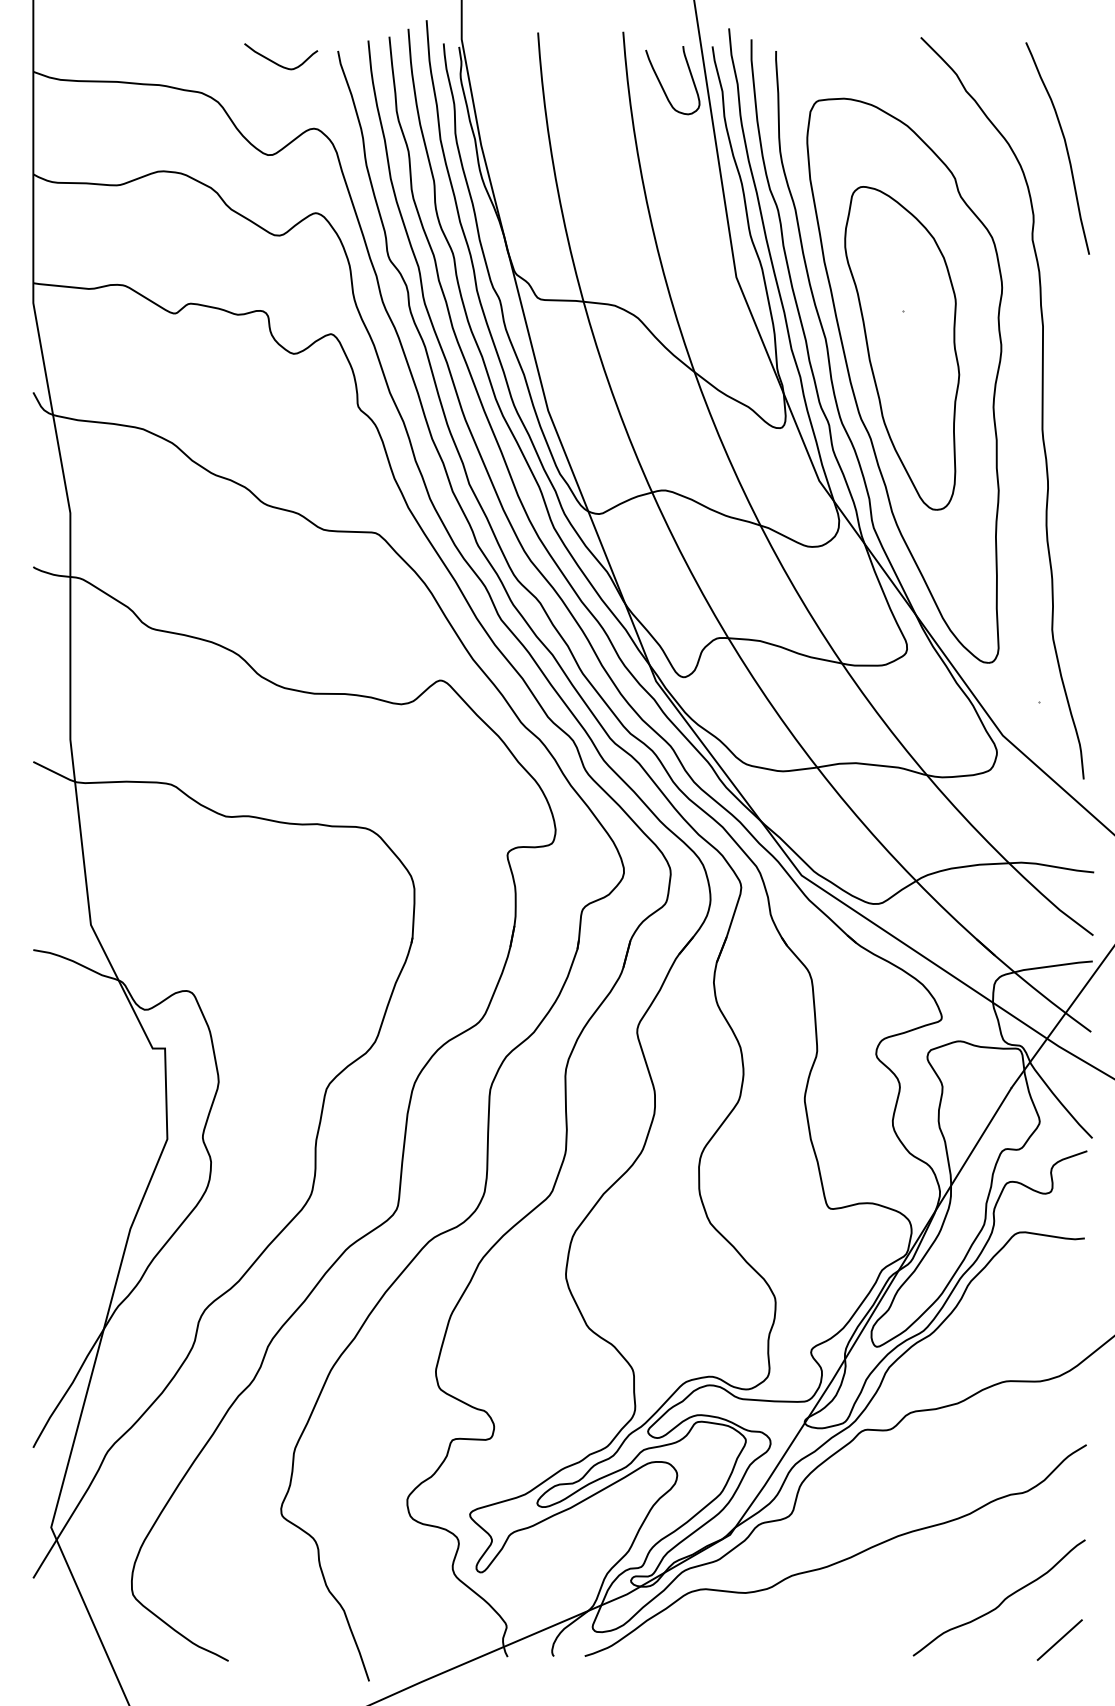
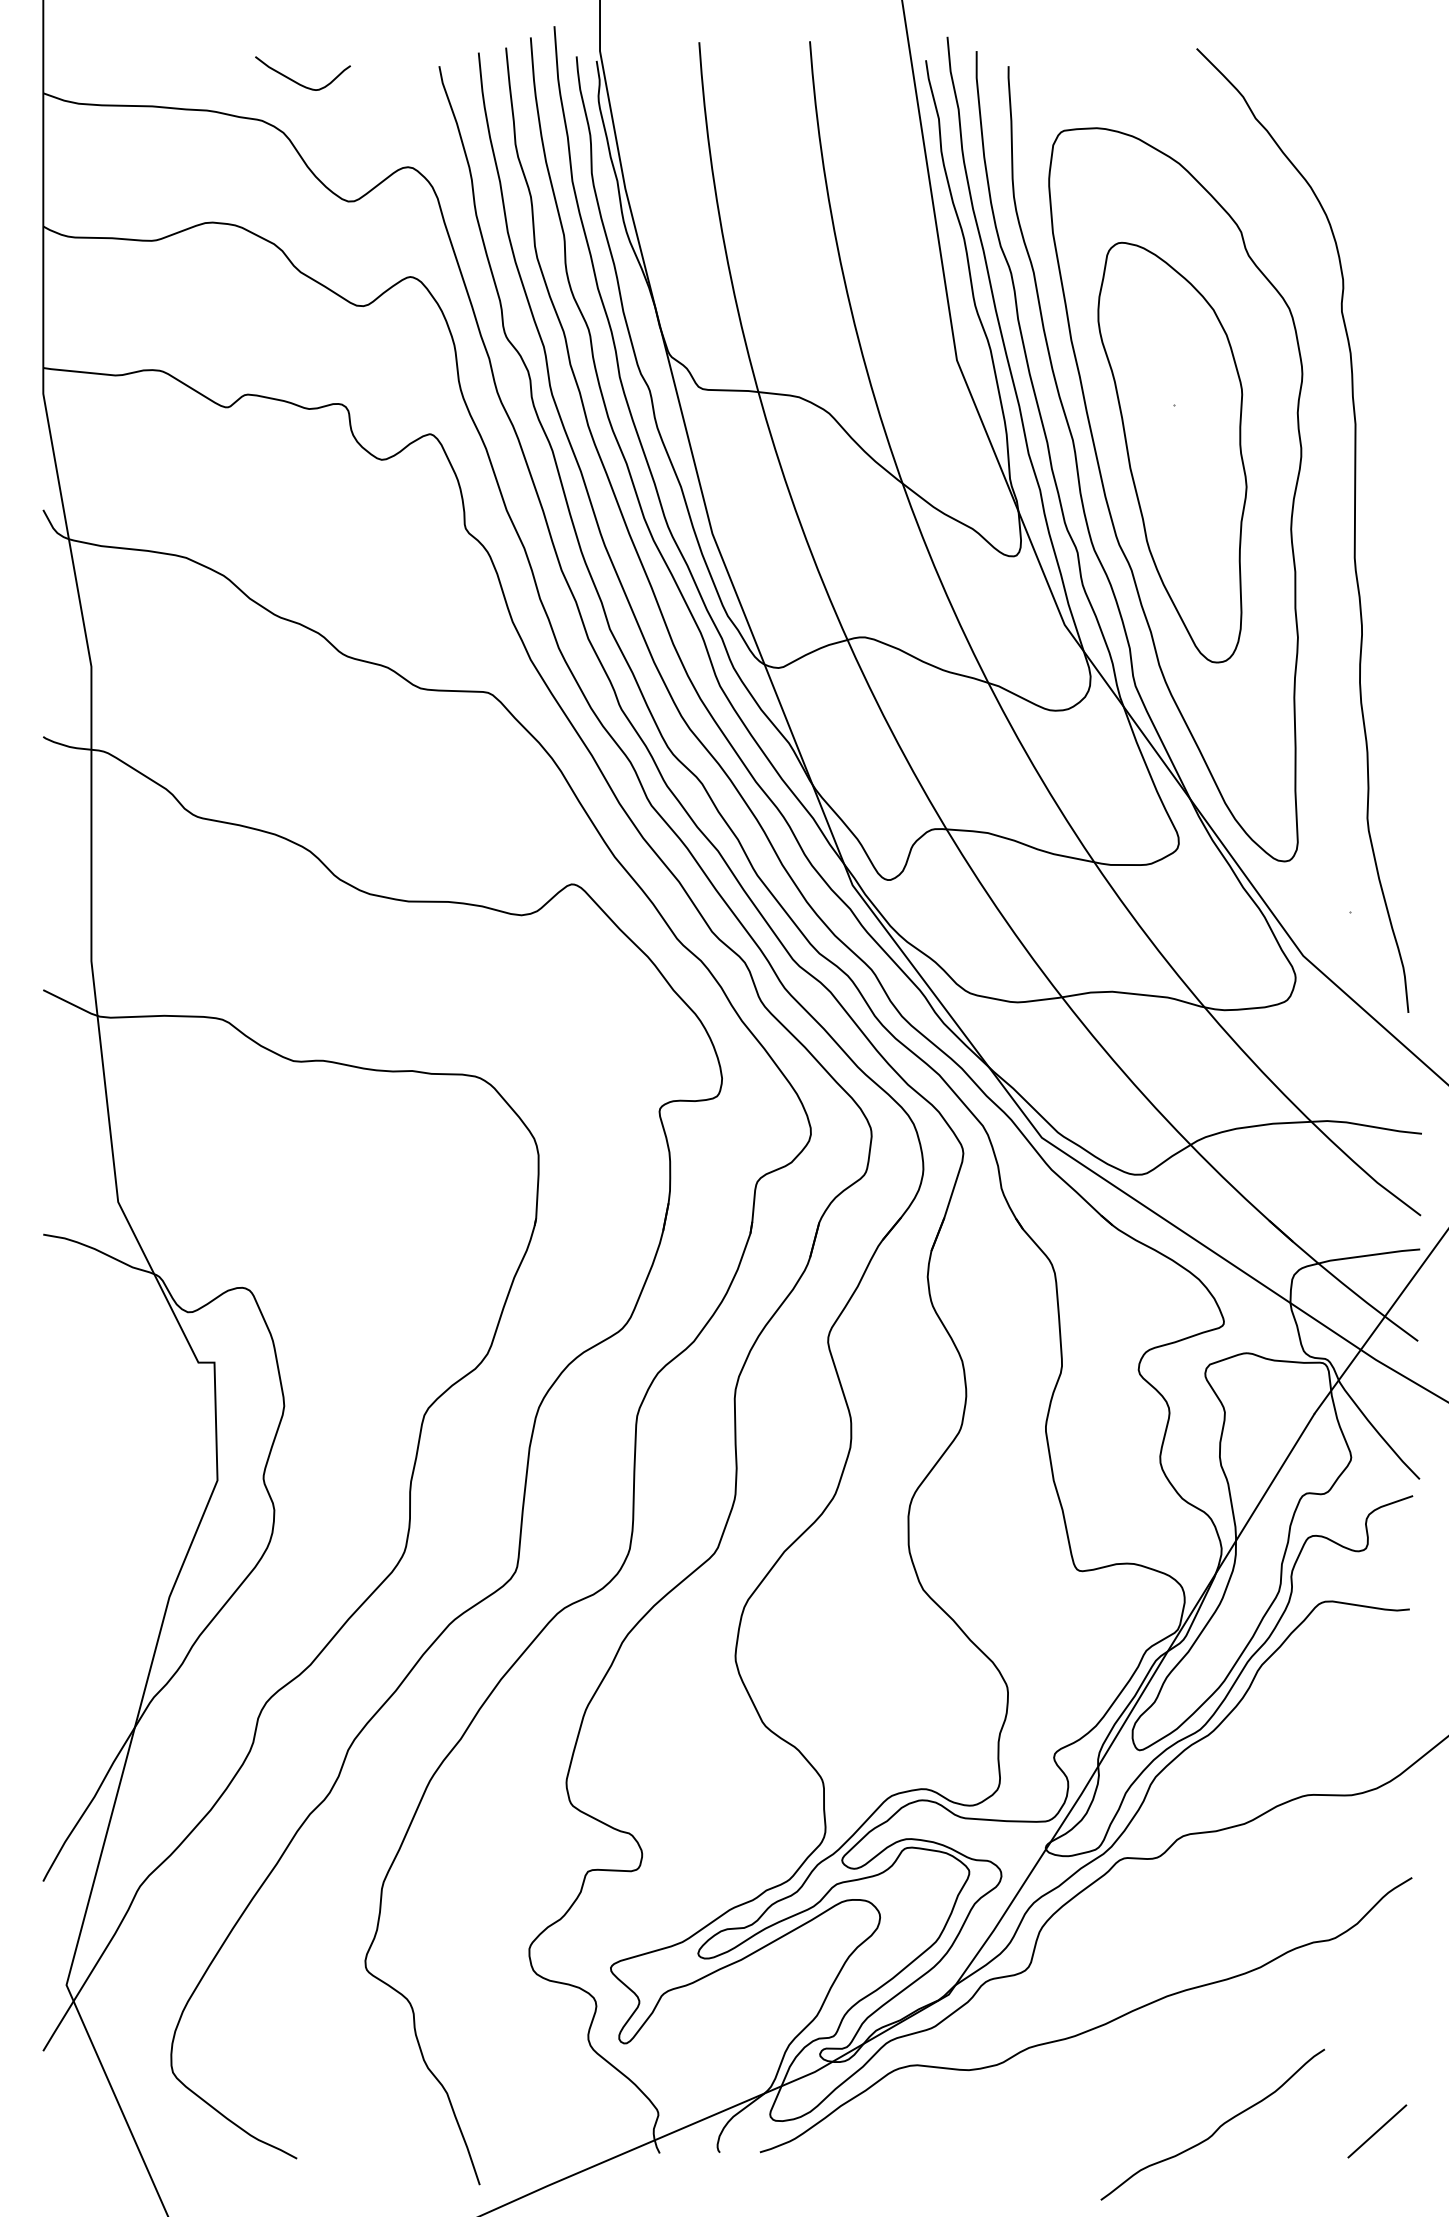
curve: (276, 62) -> (296, 81), moved
curve: (662, 85) -> (860, 111), removed
curve: (1065, 148) -> (1384, 192), removed
curve: (1002, 1600) -> (1217, 2128), moved

